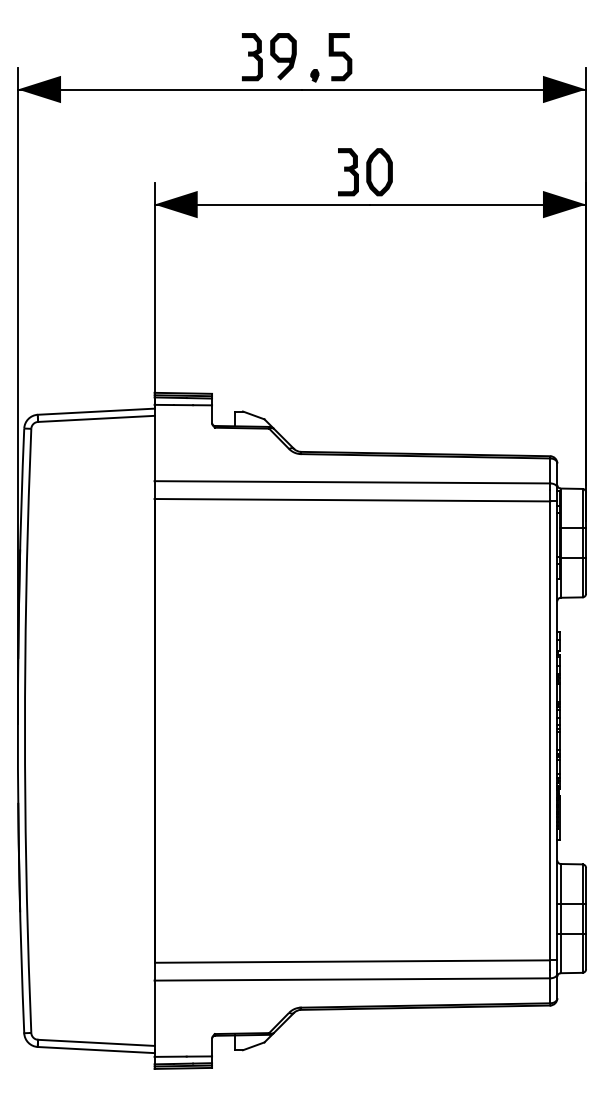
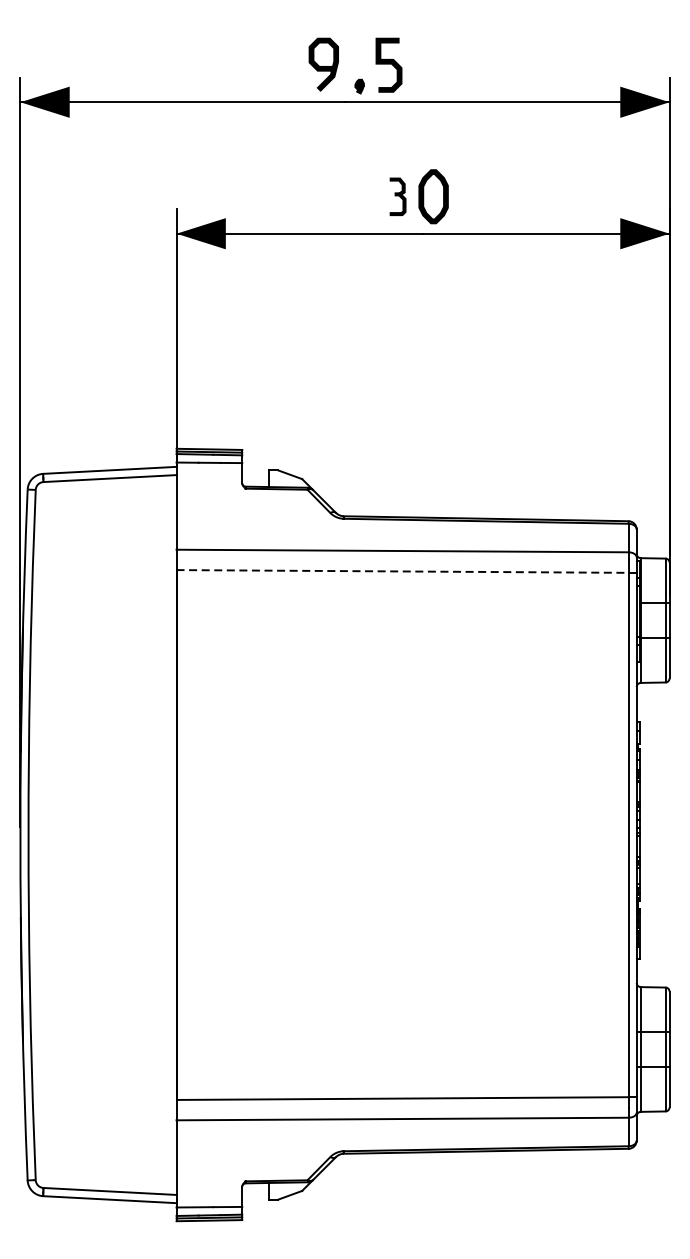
part: (252, 57) -> (288, 65), removed
part: (348, 172) -> (398, 197), size x0.7
line: (352, 500) -> (402, 571), solid -> dashed

